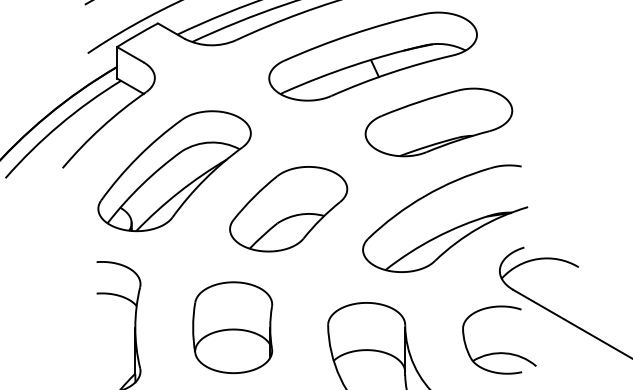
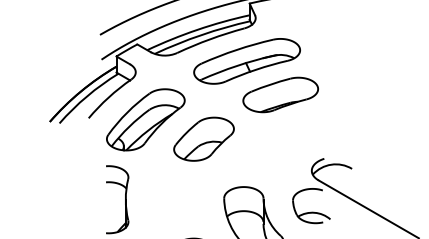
part: (444, 219) -> (283, 144), removed
part: (232, 327) -> (175, 199), removed

